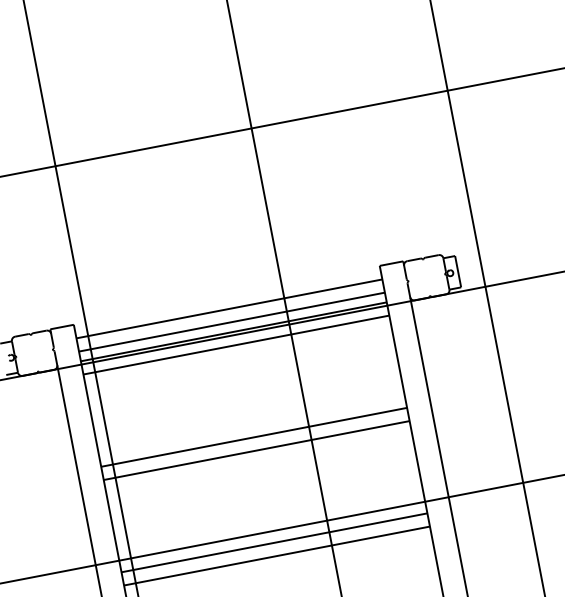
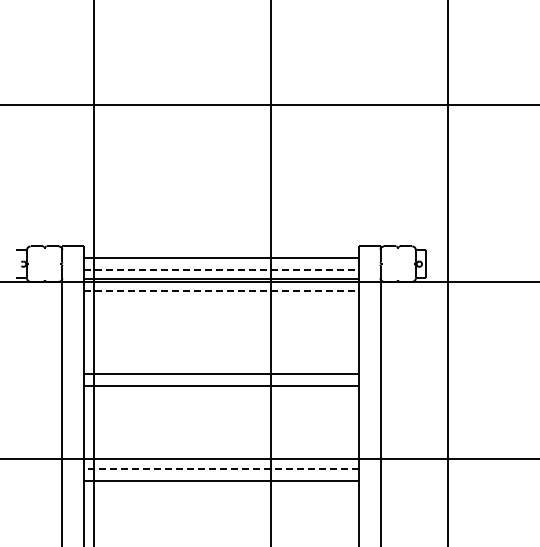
line: (232, 322) -> (221, 270), solid -> dashed
line: (236, 344) -> (221, 290), solid -> dashed
line: (274, 543) -> (221, 469), solid -> dashed

